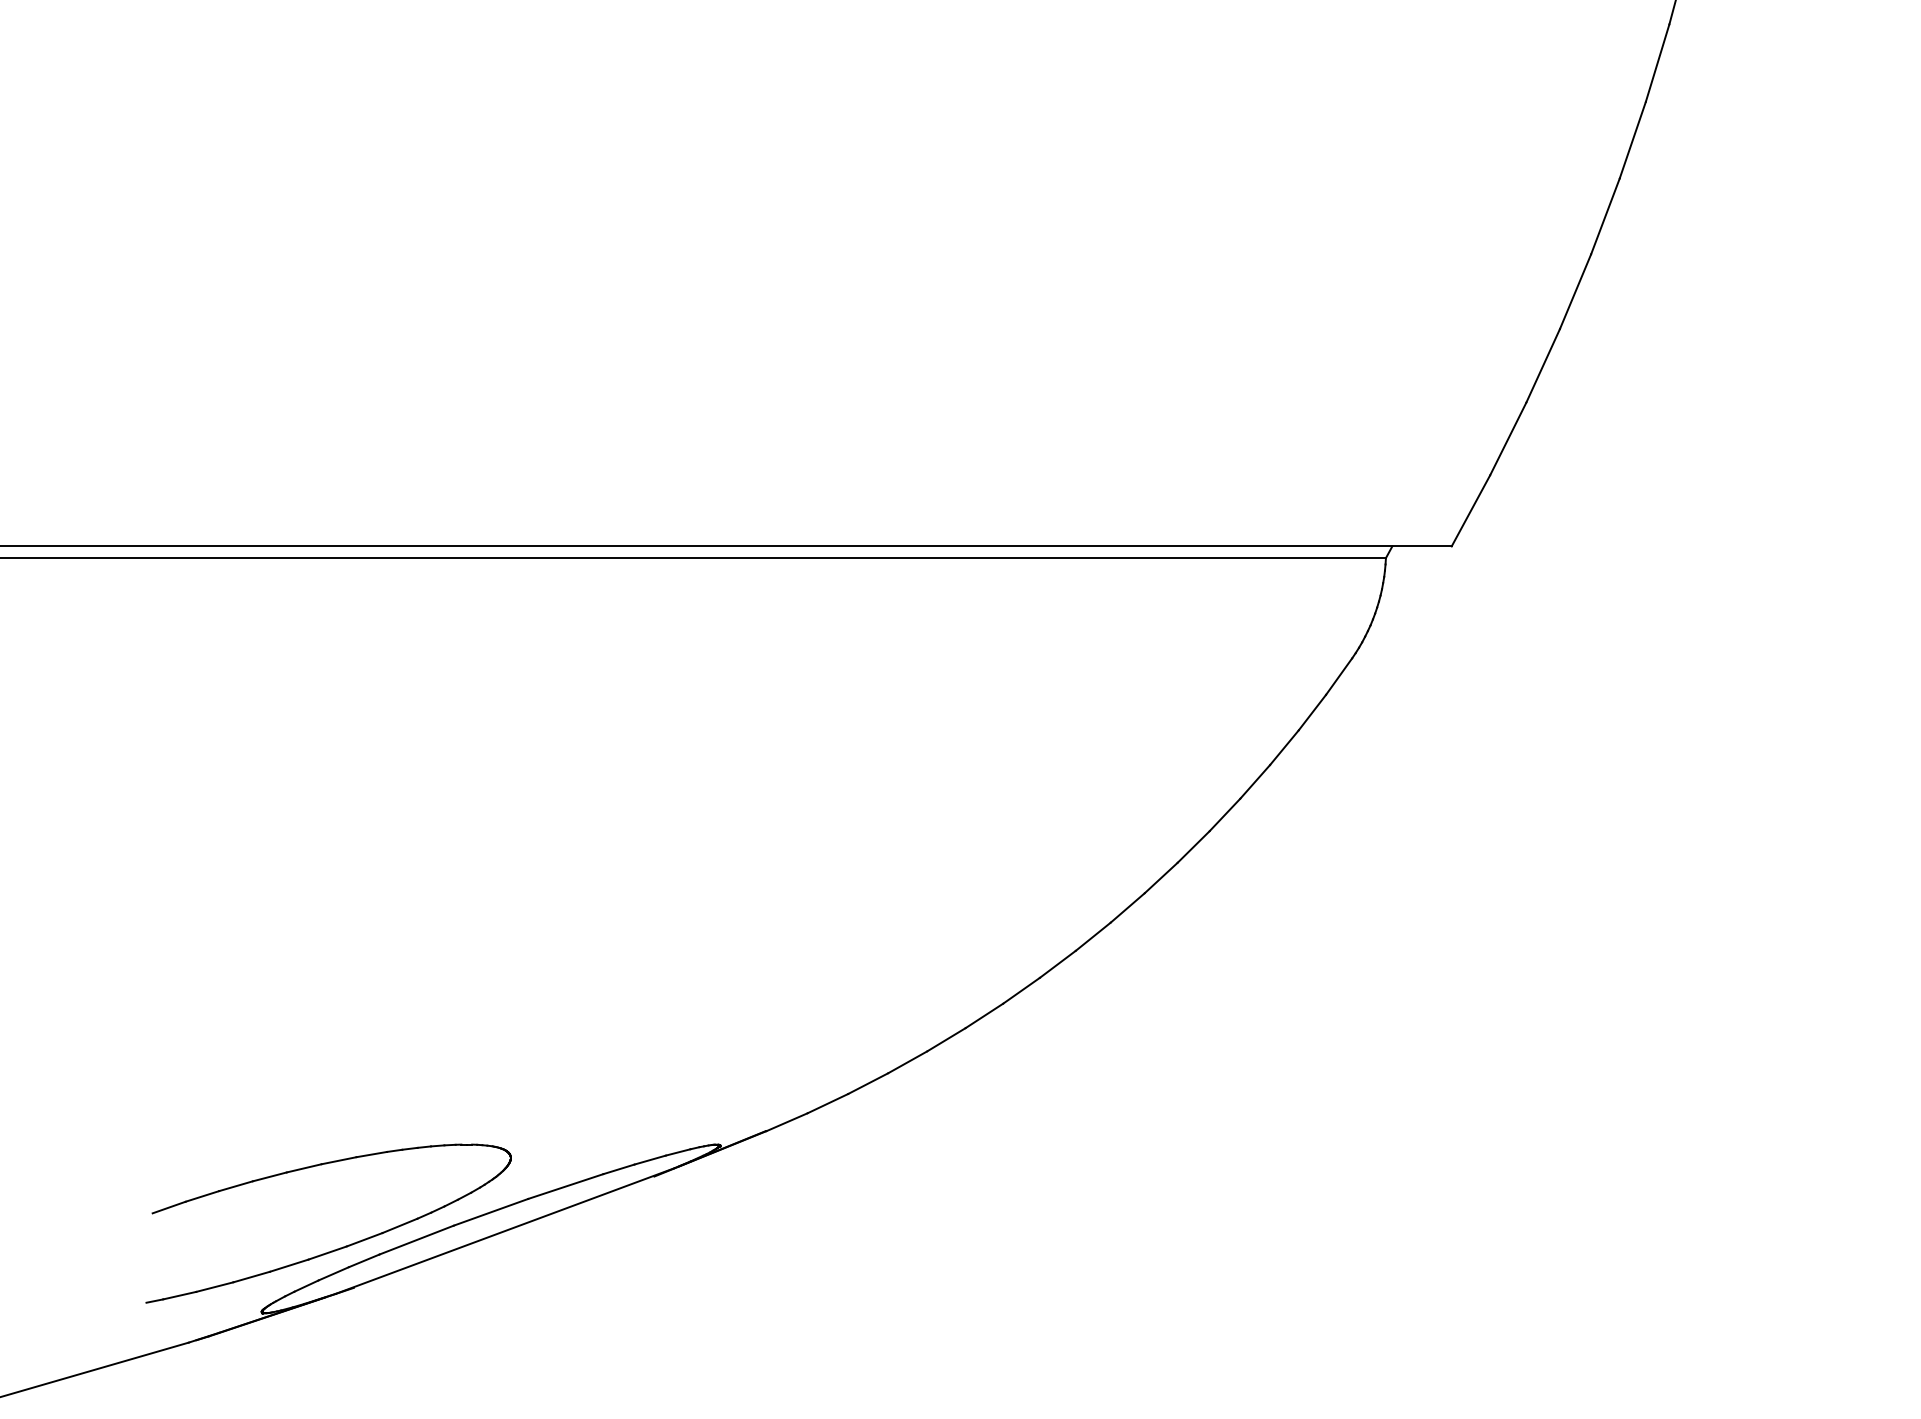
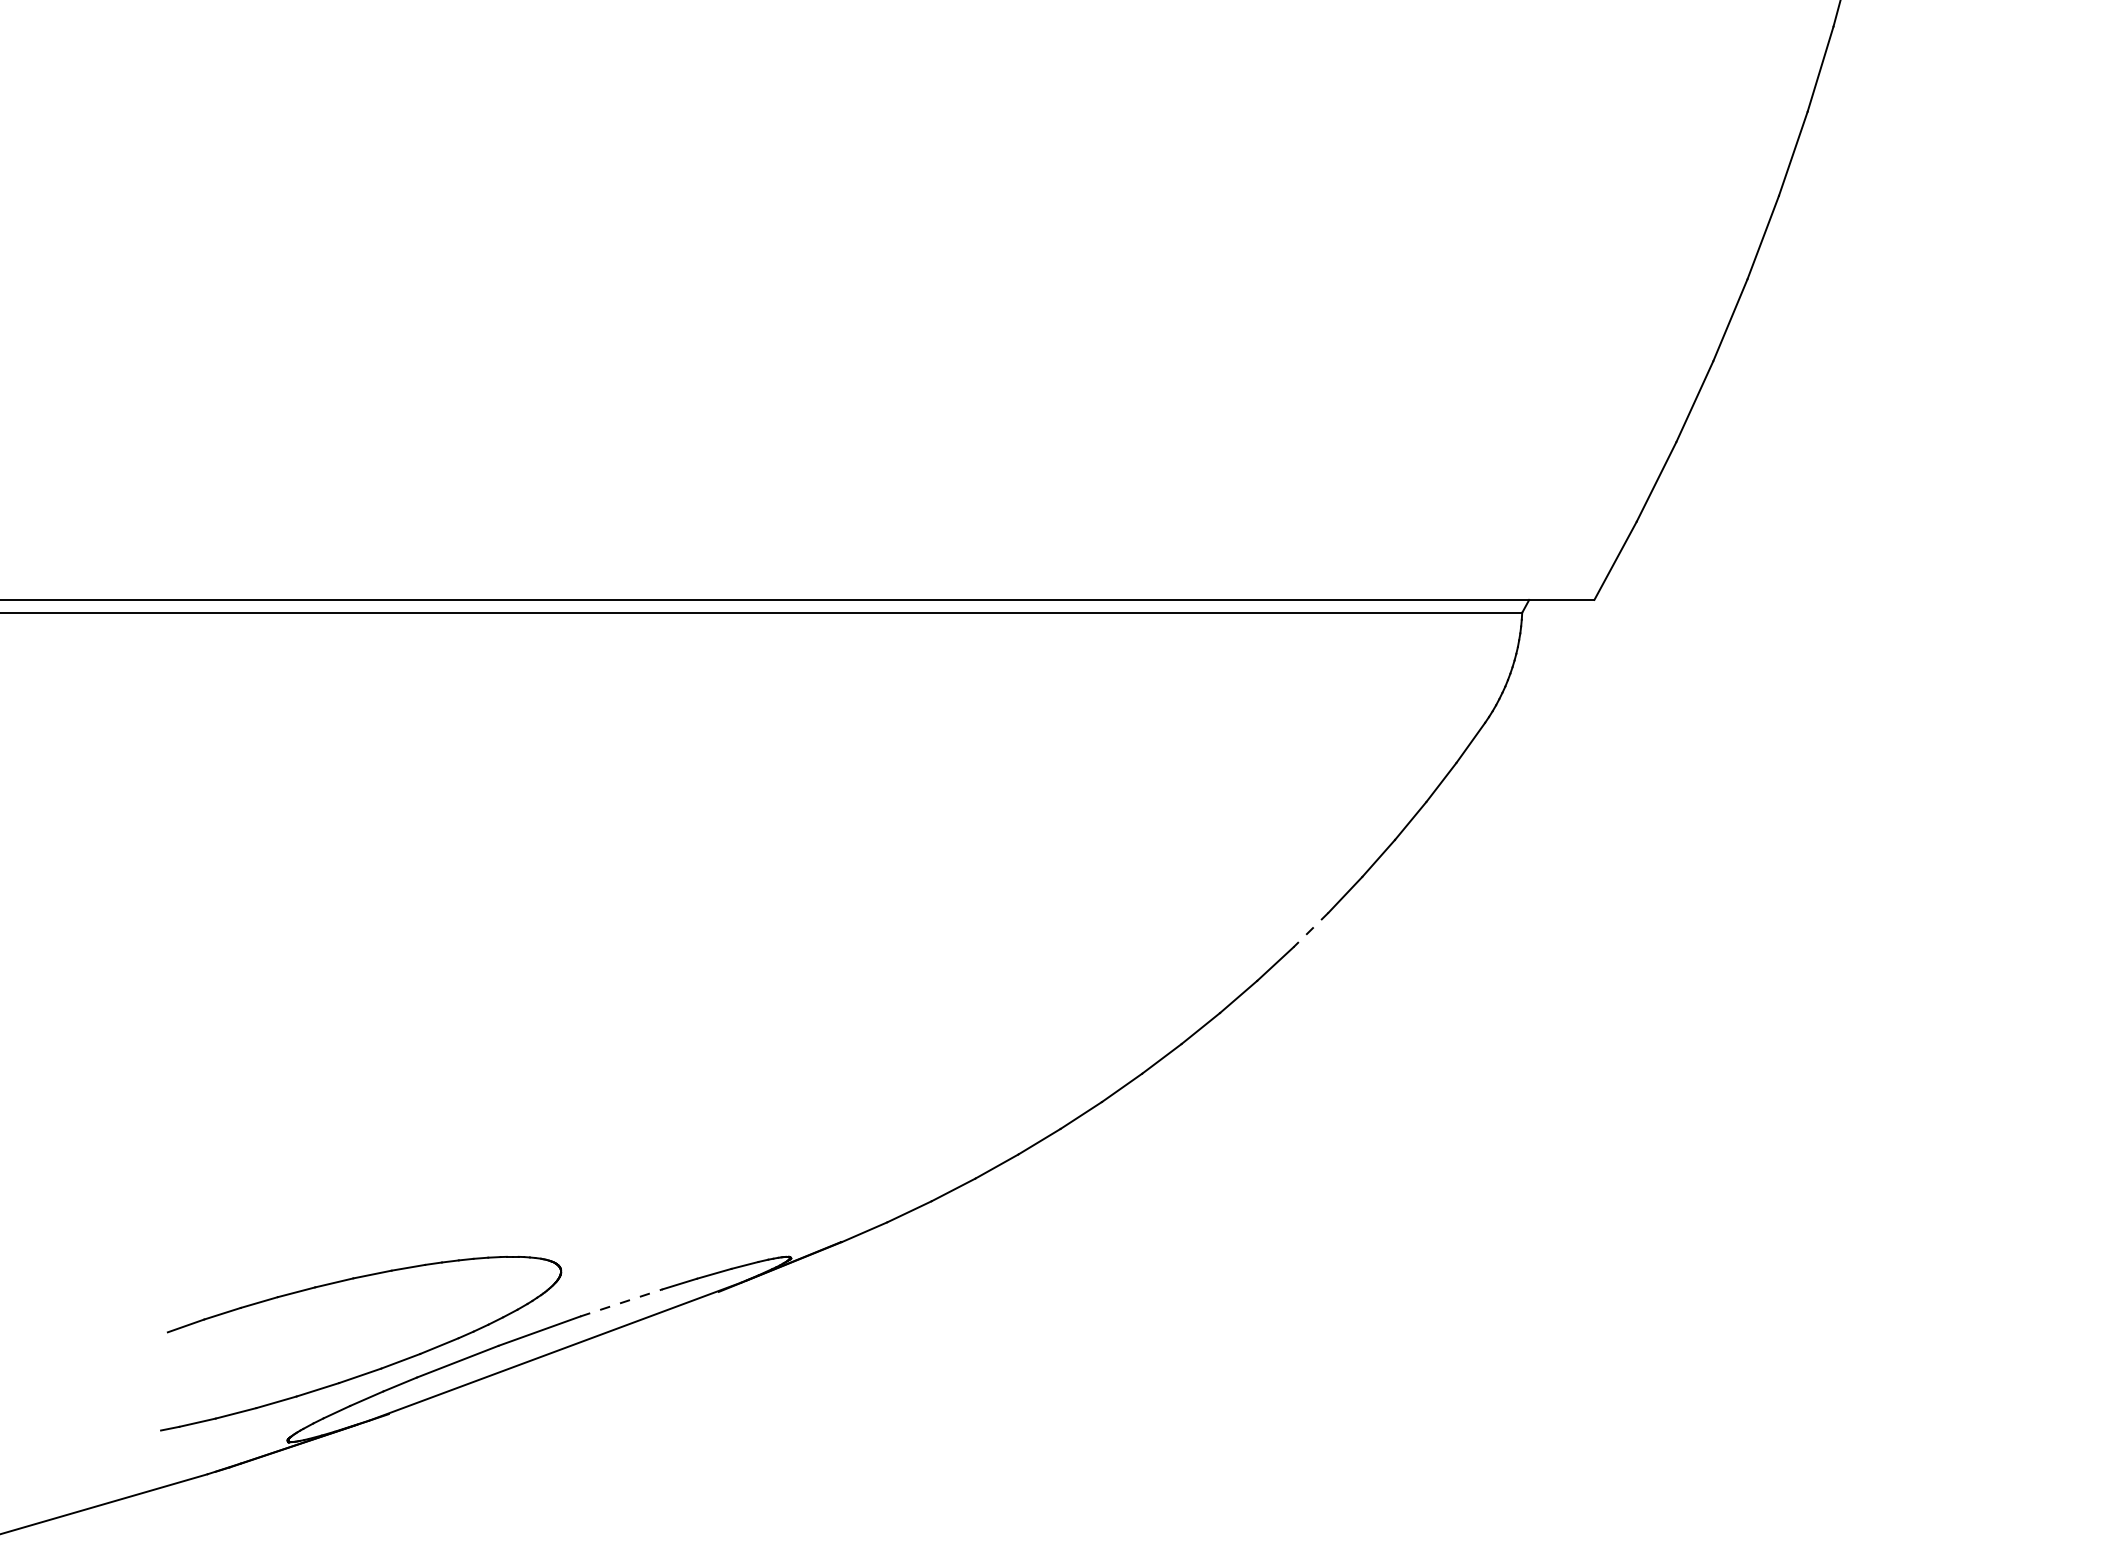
line: (1193, 847) -> (1310, 930), solid -> dashed
line: (565, 1186) -> (621, 1302), solid -> dashed

